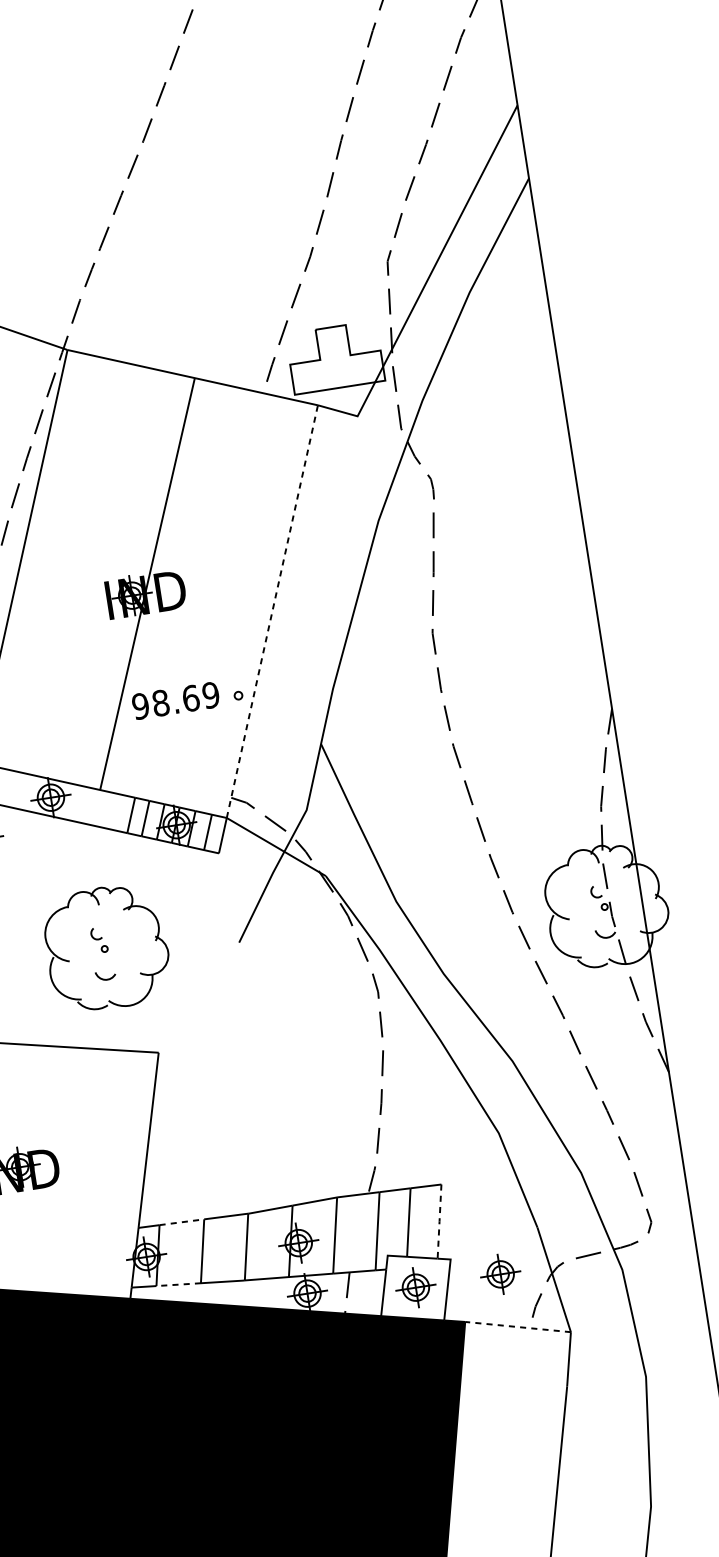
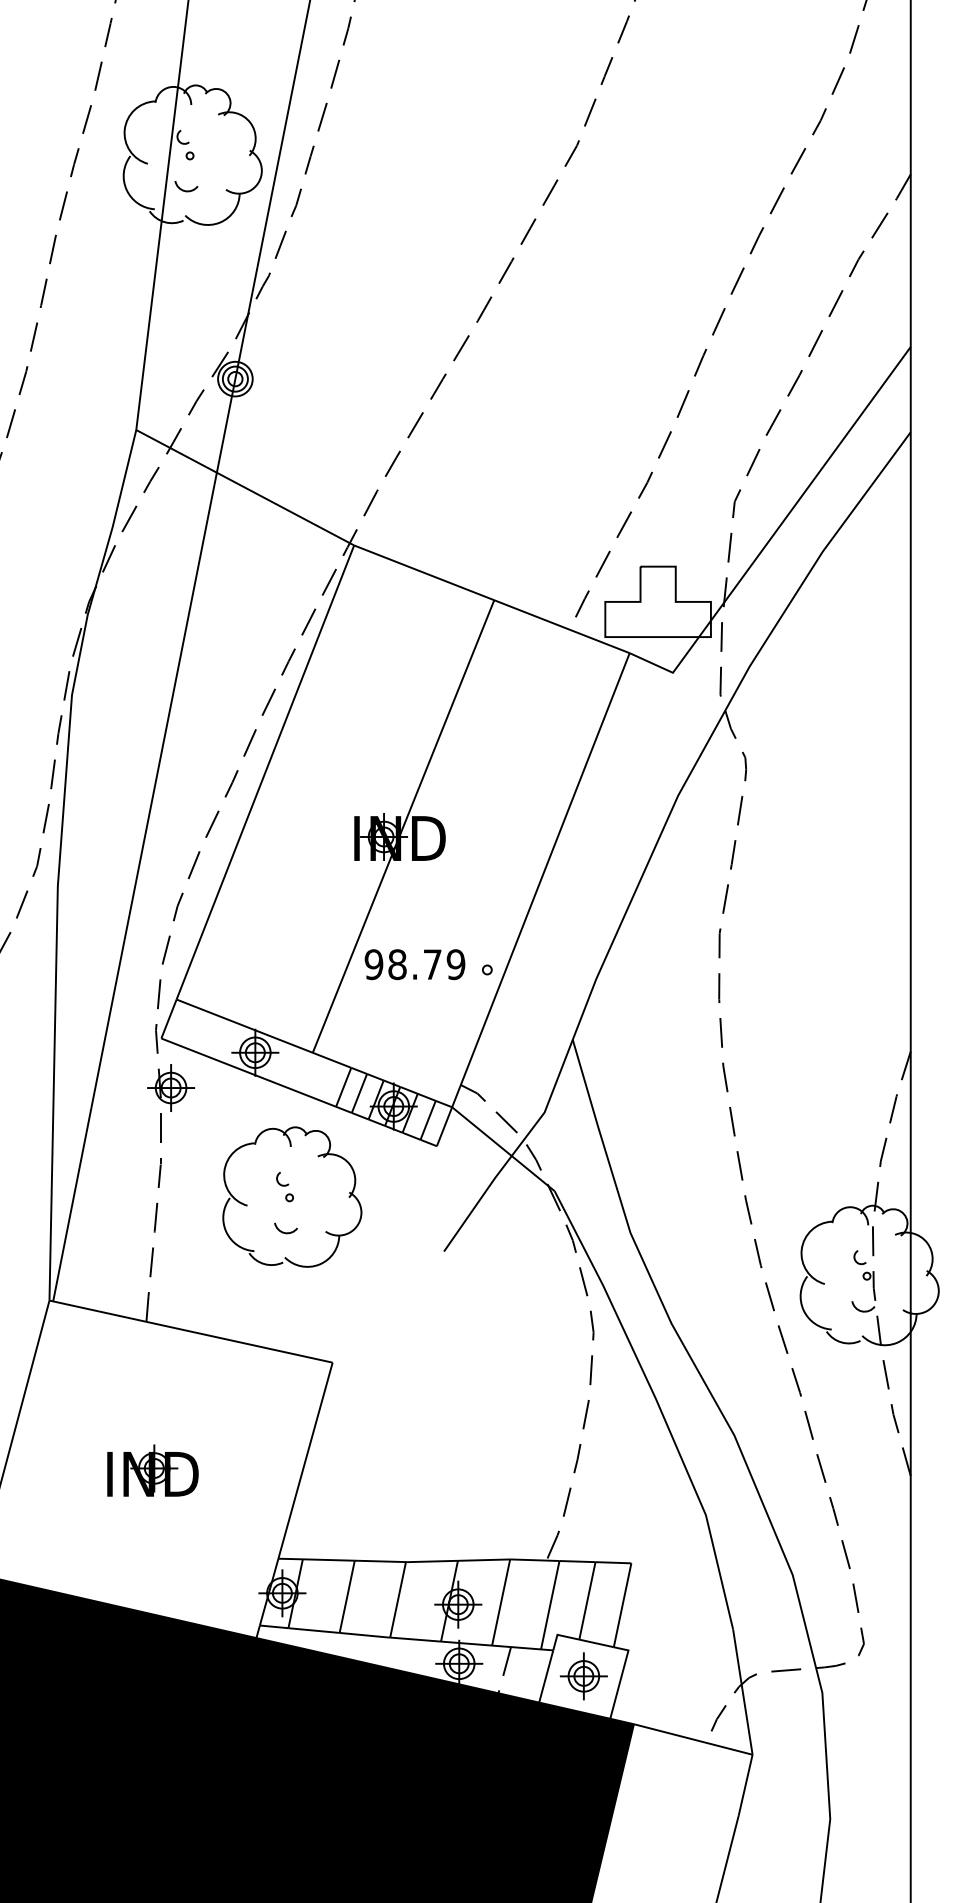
line: (272, 611) -> (540, 880), dashed -> solid
text: (190, 698) -> (432, 964), 98.69 -> 98.79
part: (107, 947) -> (292, 1196), moved
line: (439, 1221) -> (622, 1605), dashed -> solid
line: (181, 1222) -> (328, 1560), dashed -> solid
part: (500, 1274) -> (682, 1676), removed
line: (179, 1284) -> (314, 1630), dashed -> solid
line: (517, 1327) -> (692, 1739), dashed -> solid

